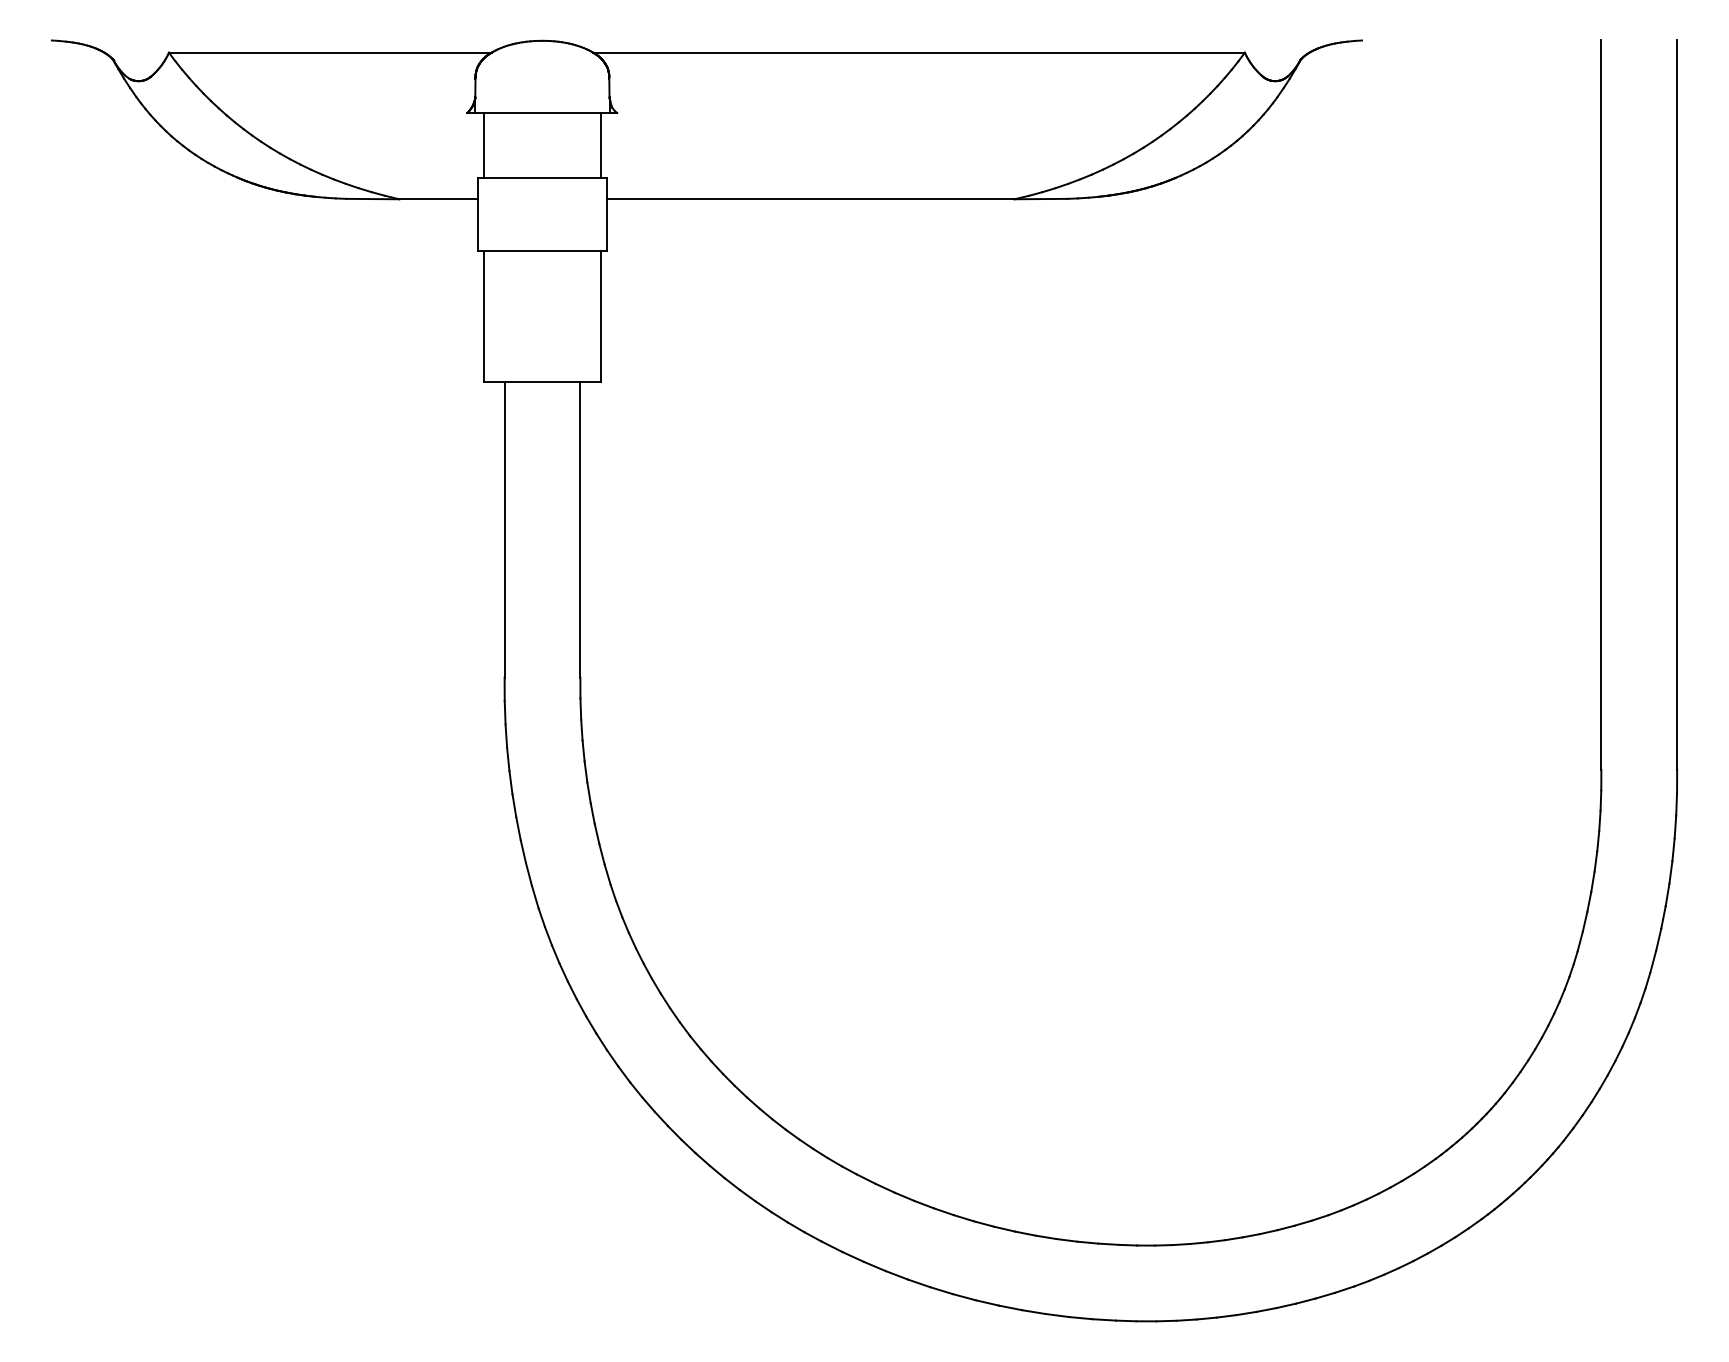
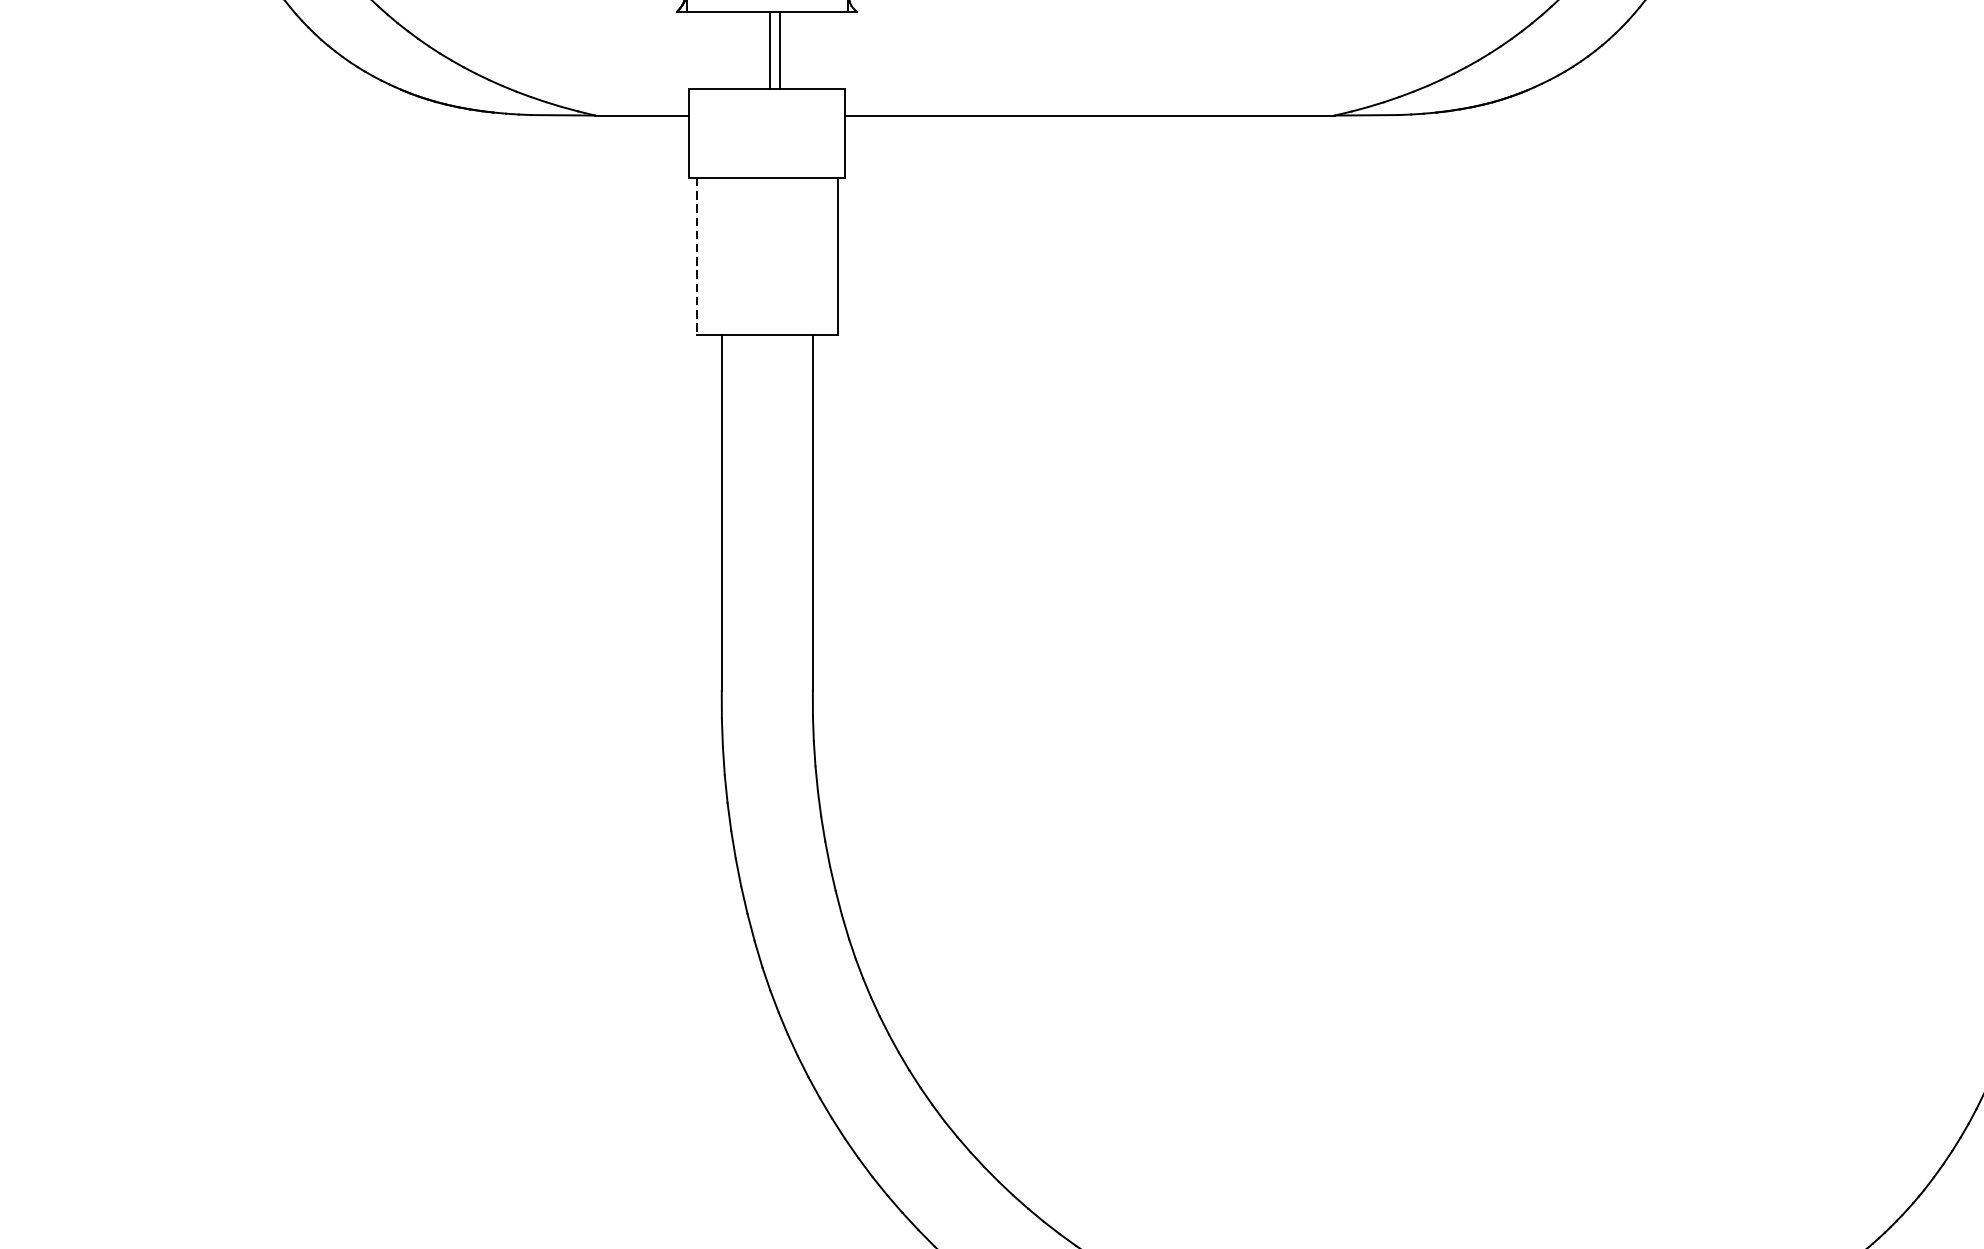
line: (483, 145) -> (769, 50), moved
line: (601, 145) -> (780, 50), moved
line: (483, 317) -> (696, 257), solid -> dashed

